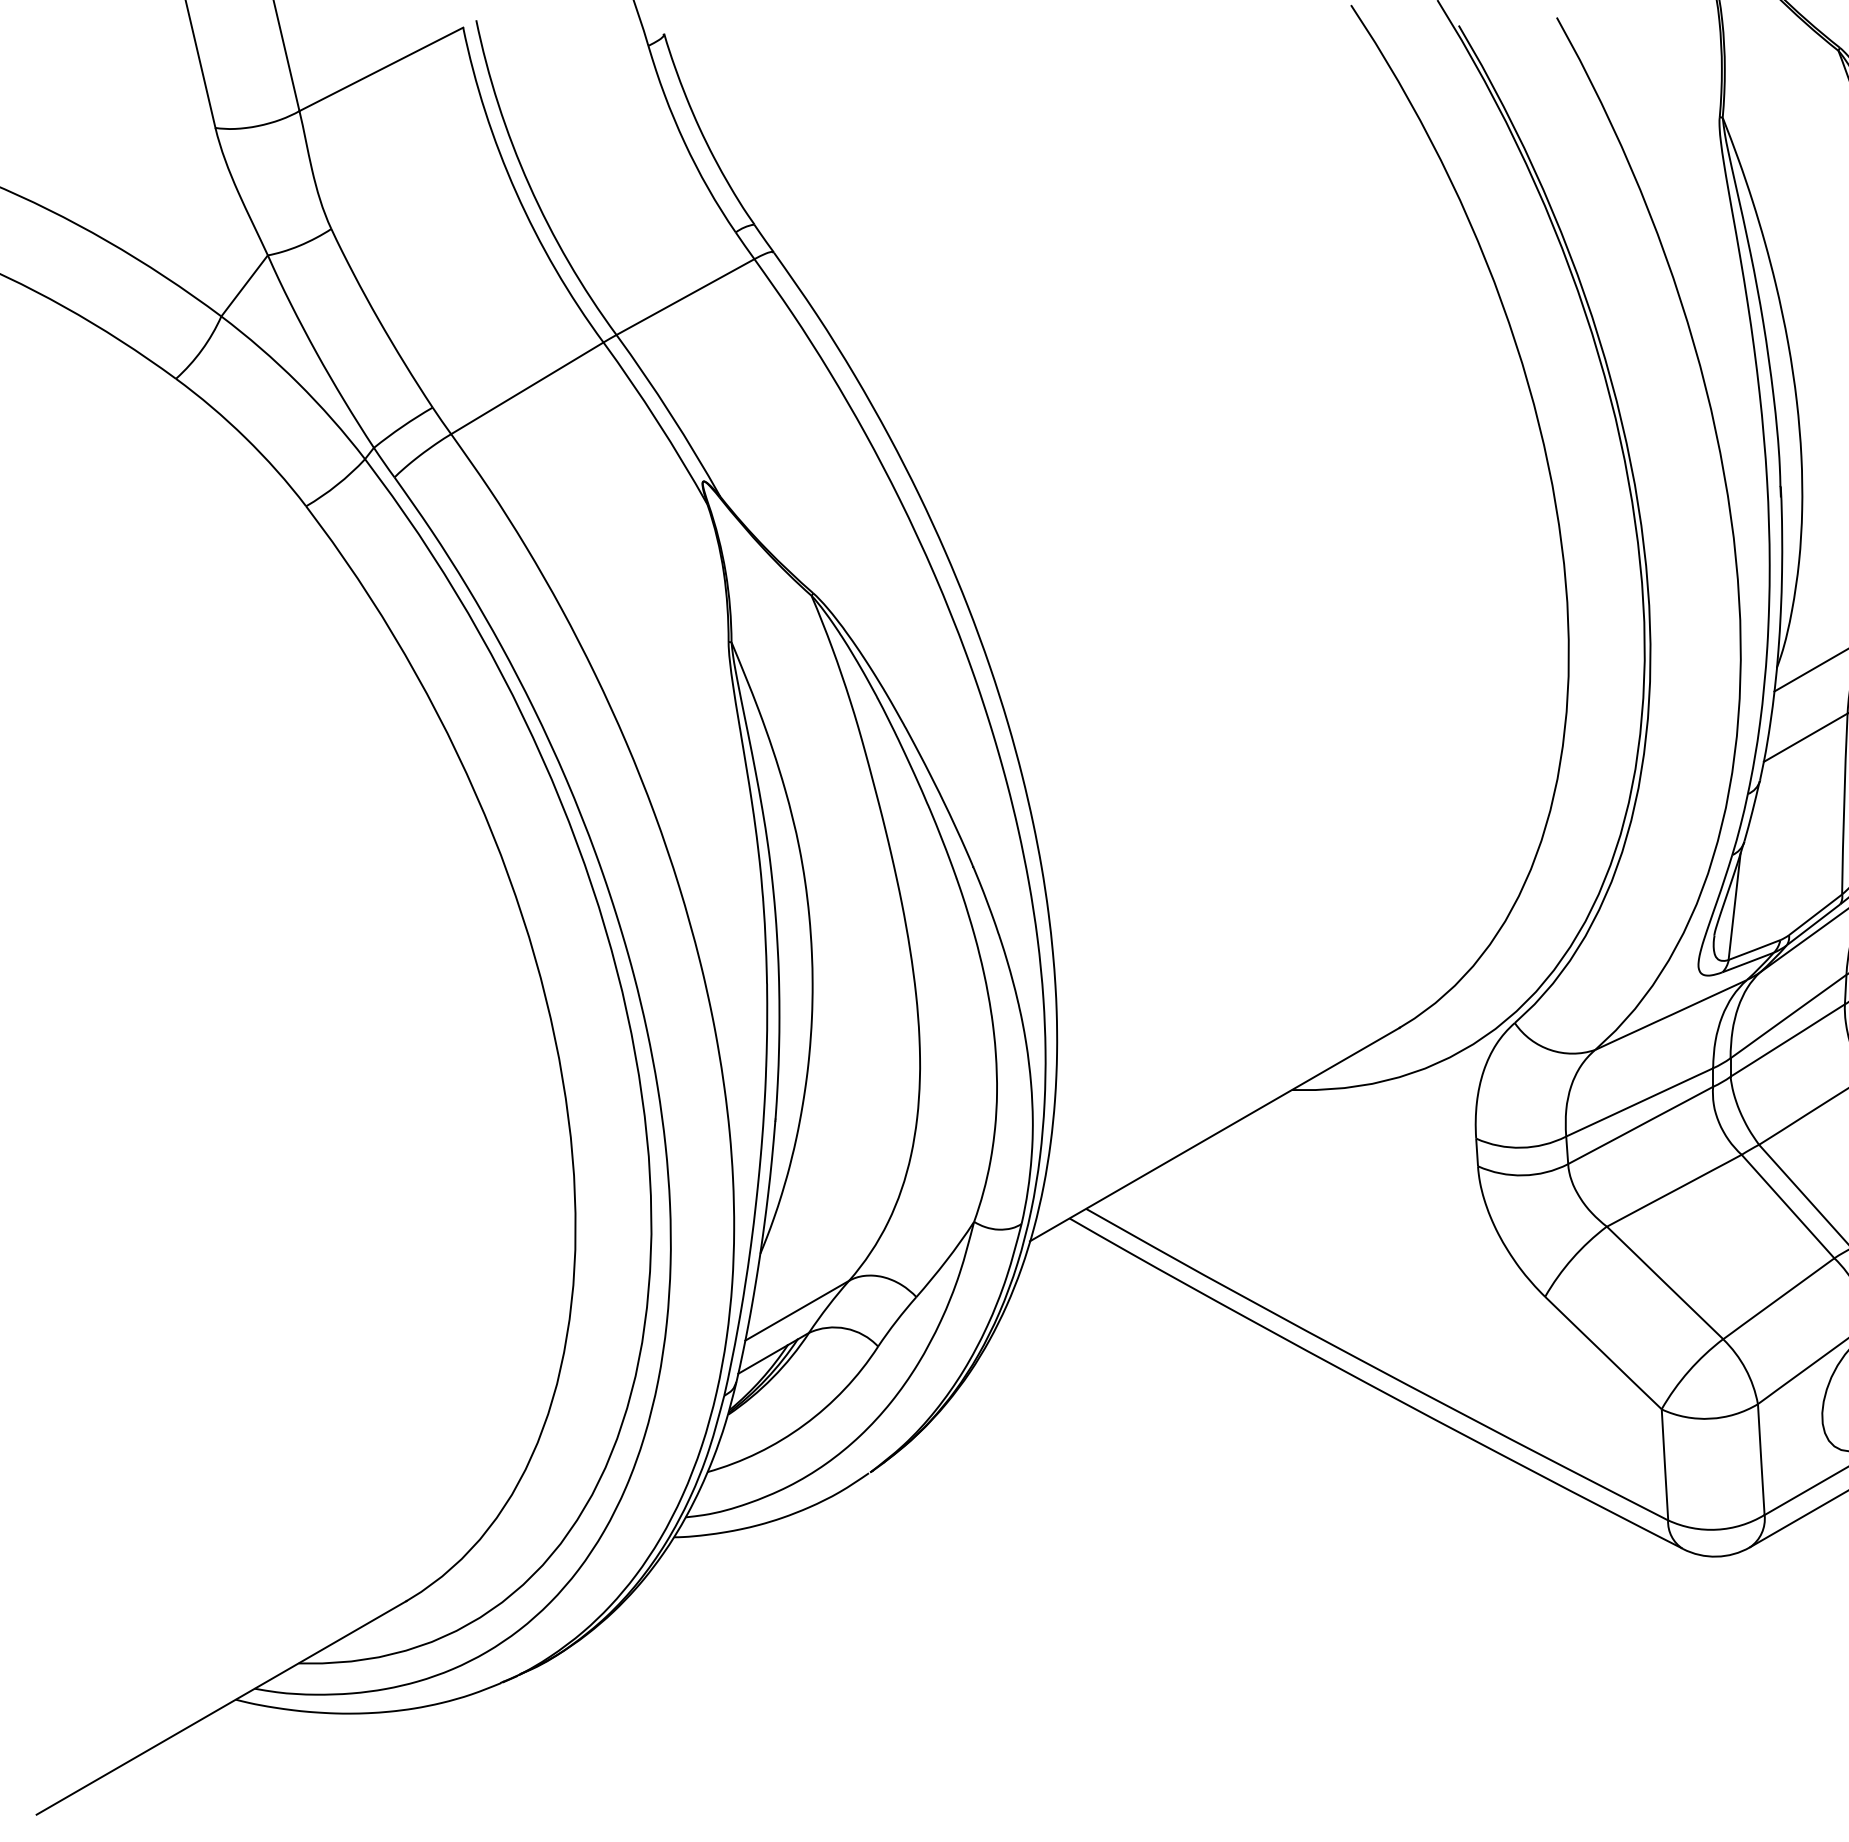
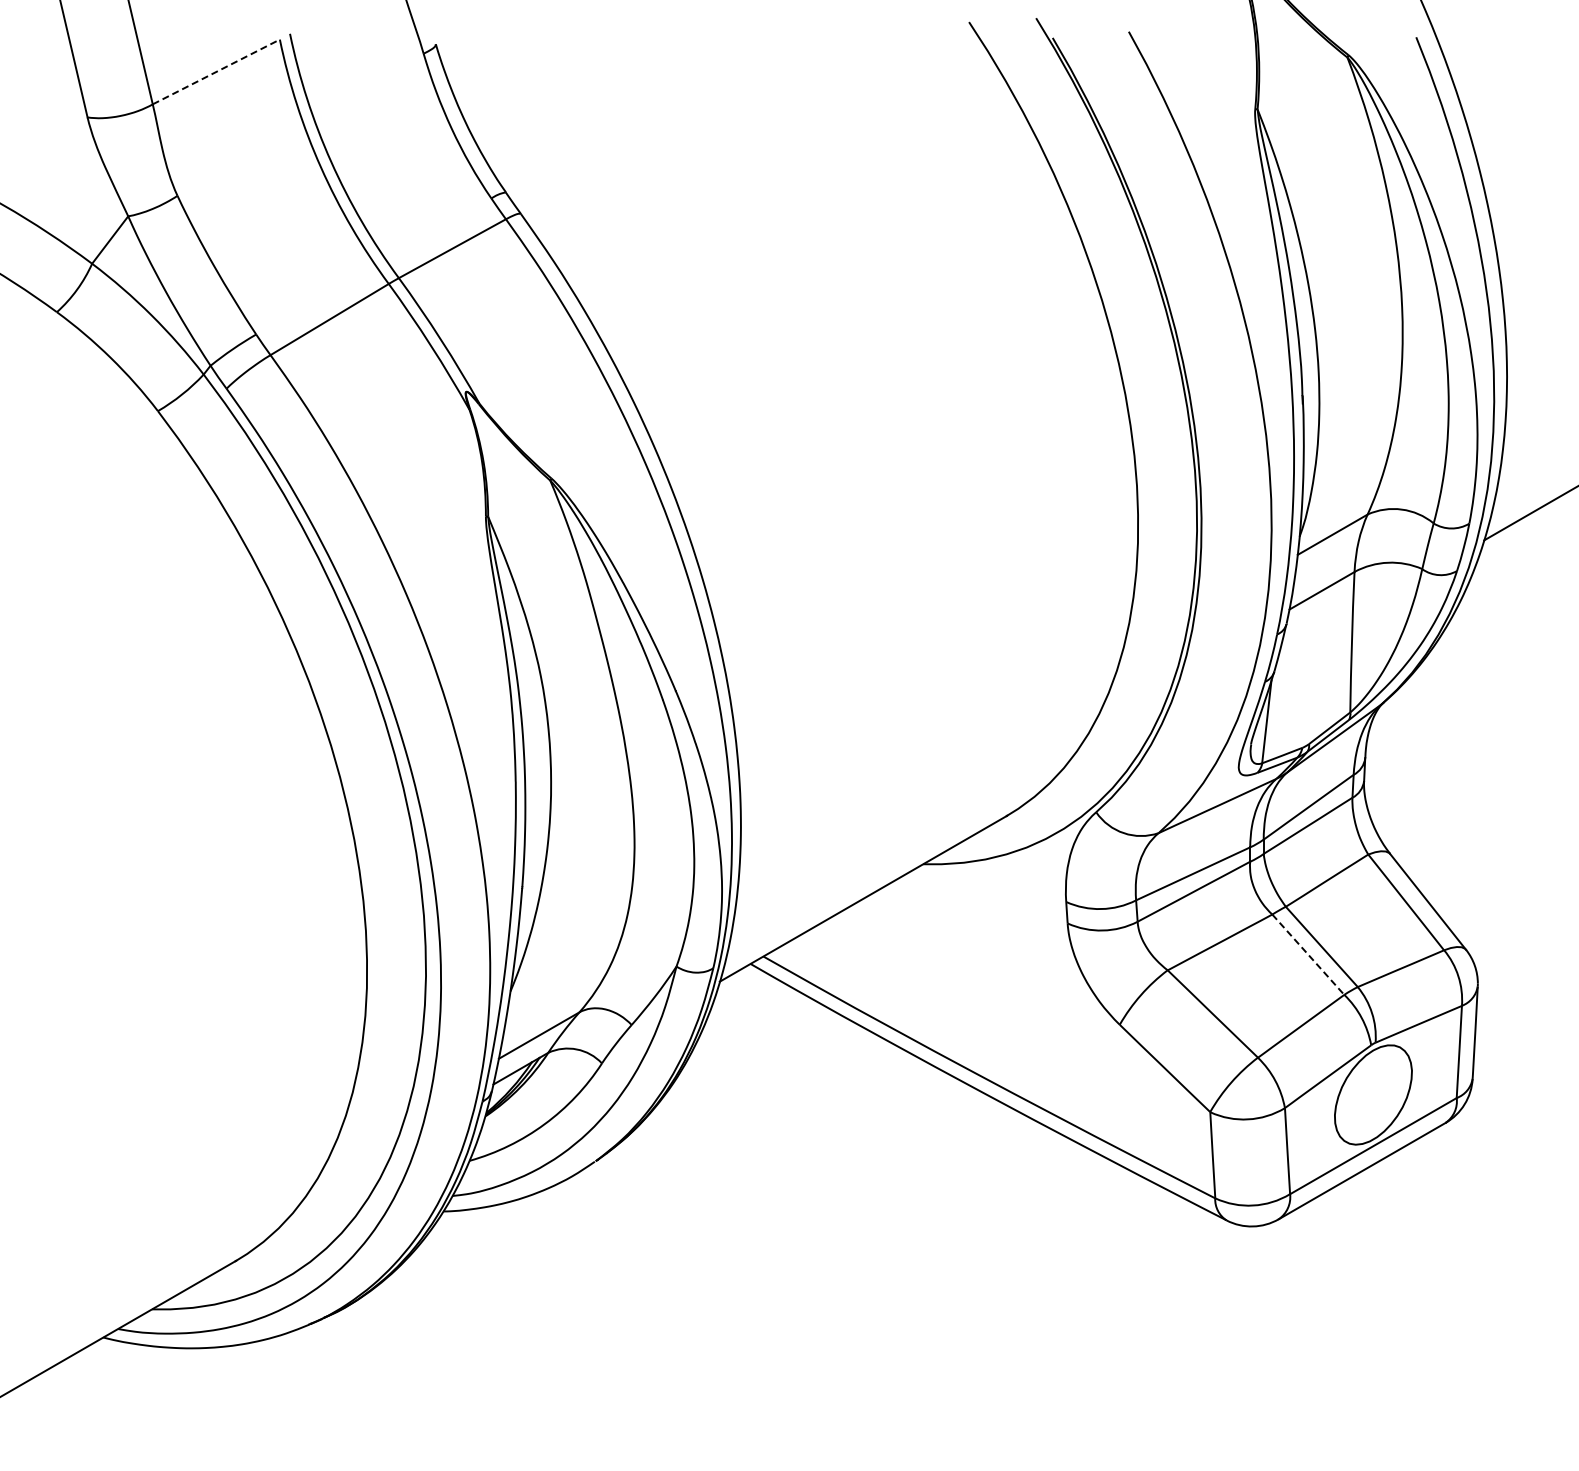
line: (381, 68) -> (216, 71), solid -> dashed
line: (1788, 1206) -> (1308, 954), solid -> dashed

